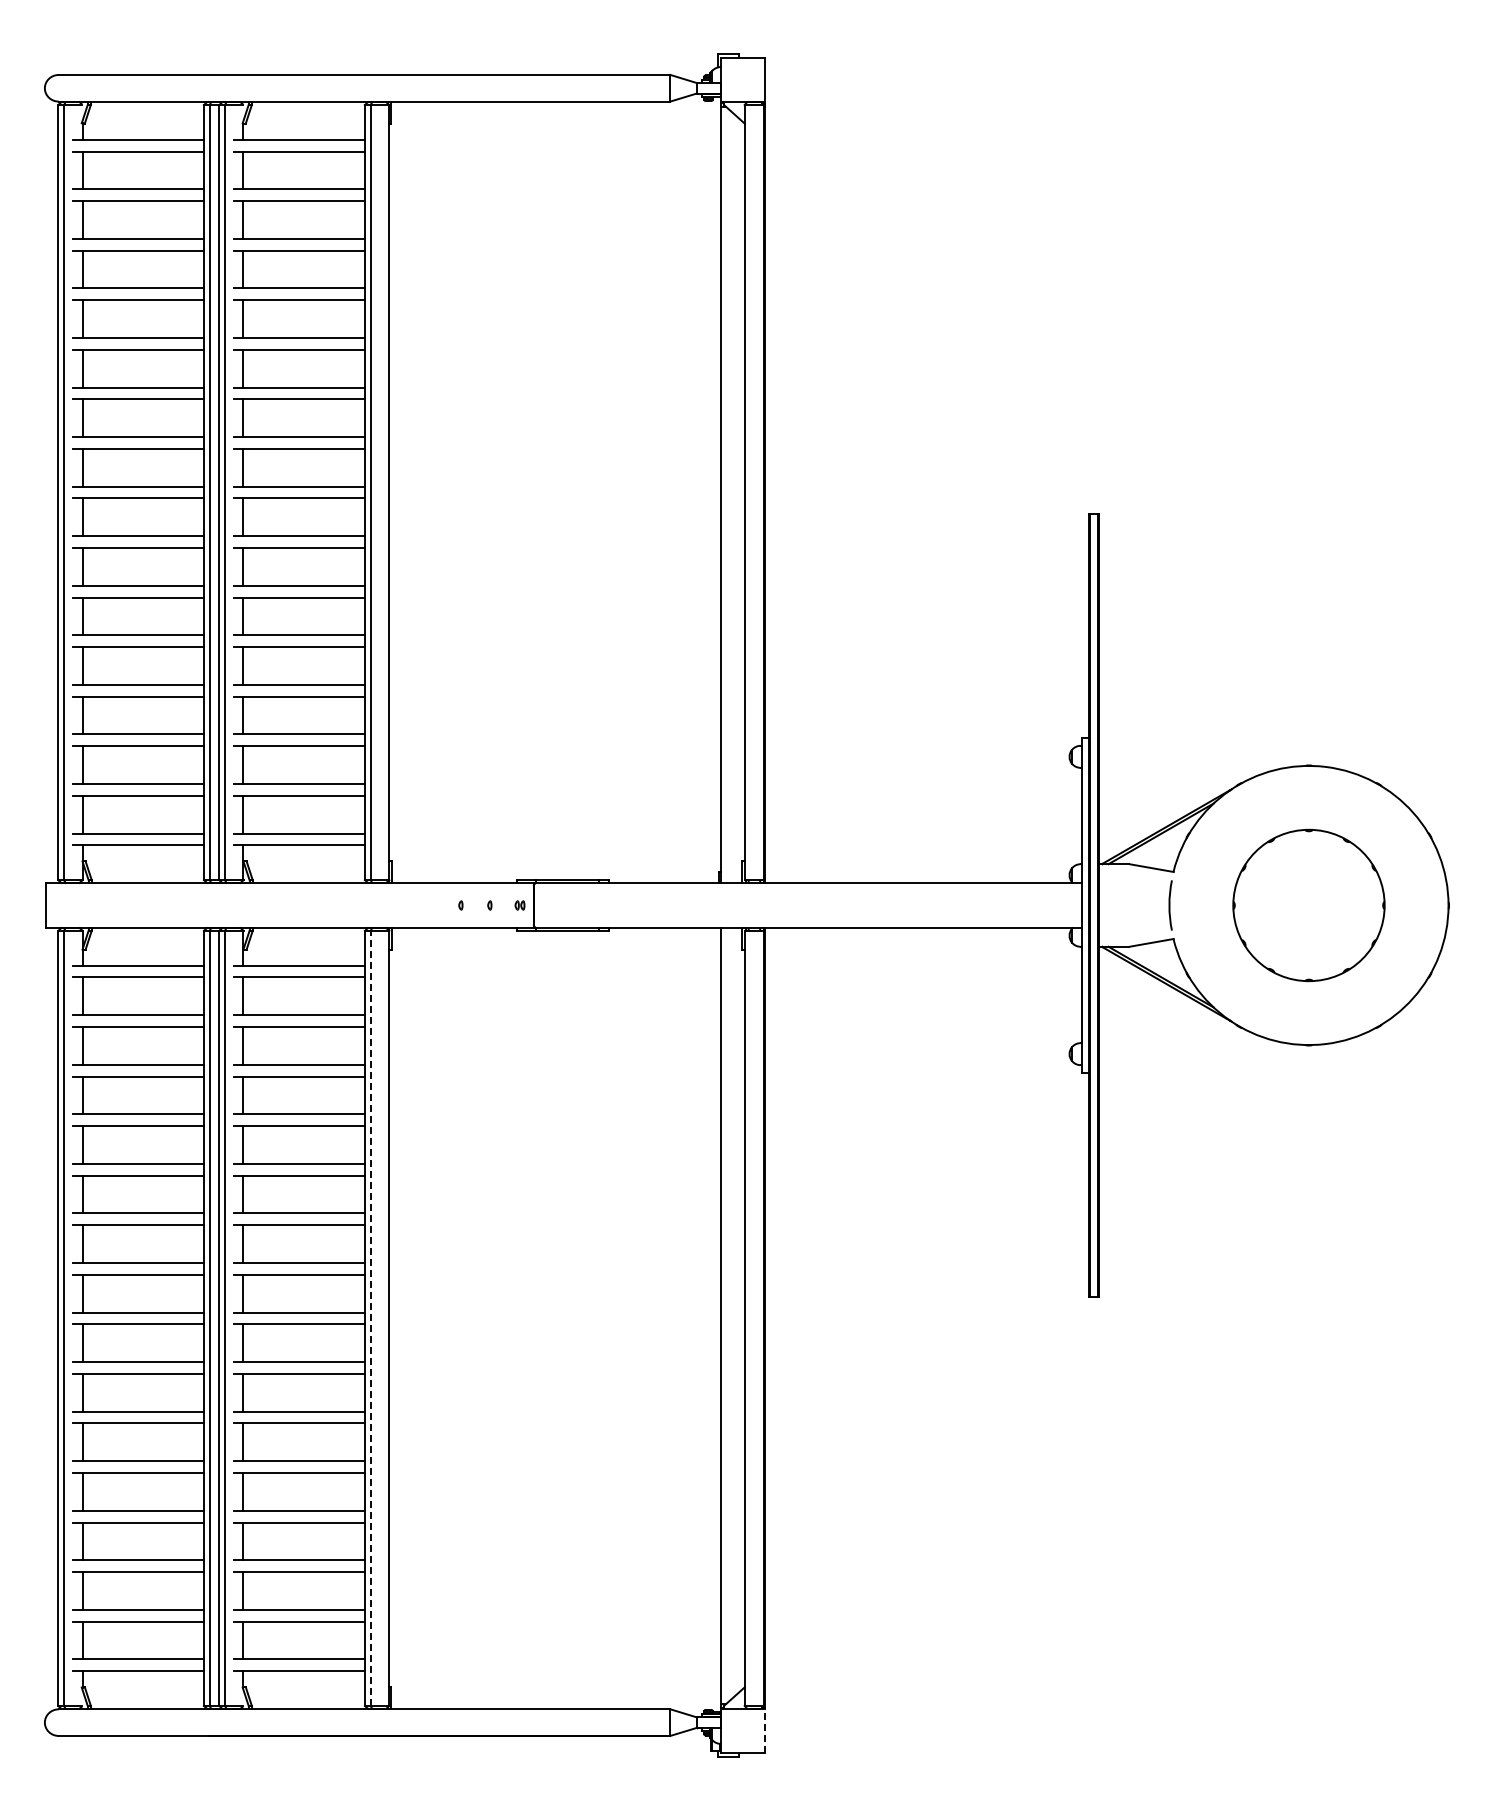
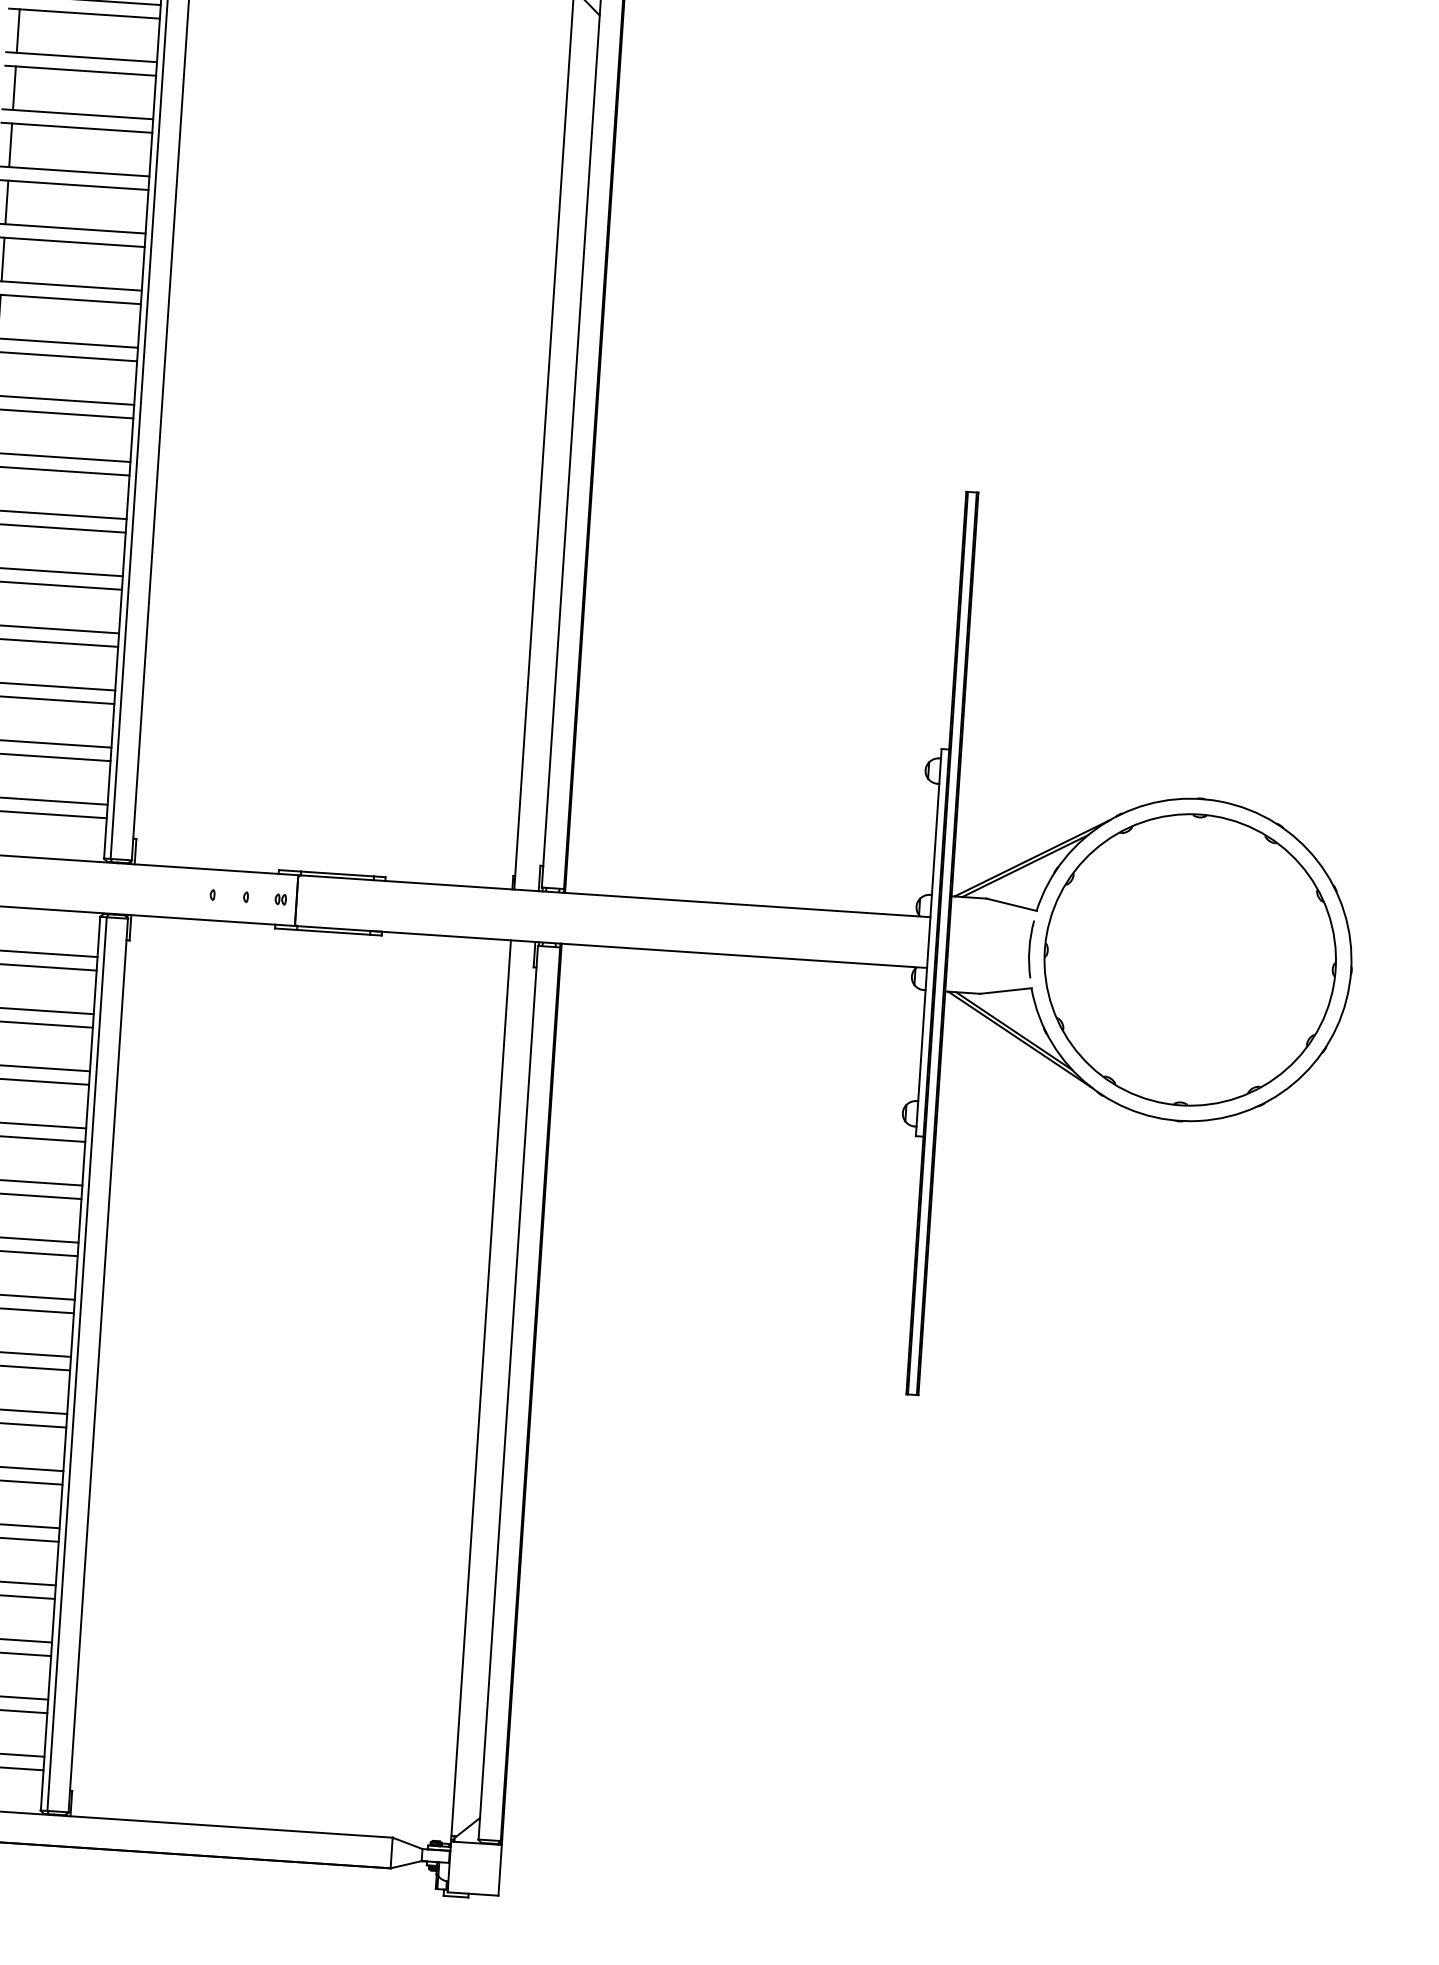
part: (1308, 905) -> (1189, 959), size x1.67
line: (370, 1318) -> (76, 1364), dashed -> solid
line: (765, 1730) -> (500, 1869), dashed -> solid

